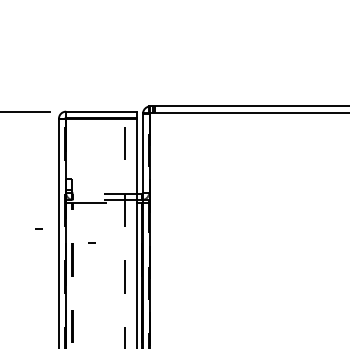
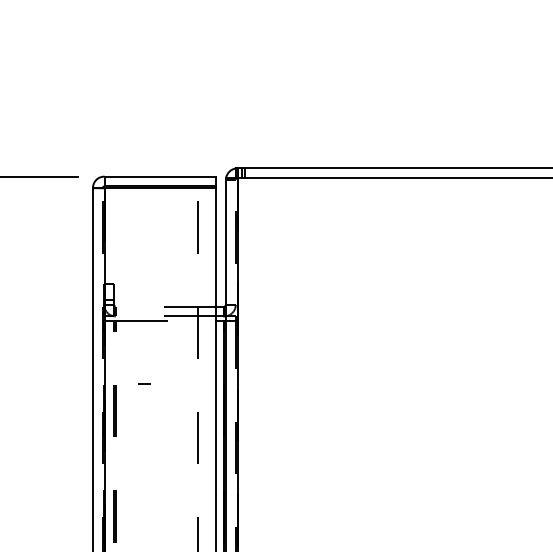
line: (38, 228) -> (60, 361), removed

